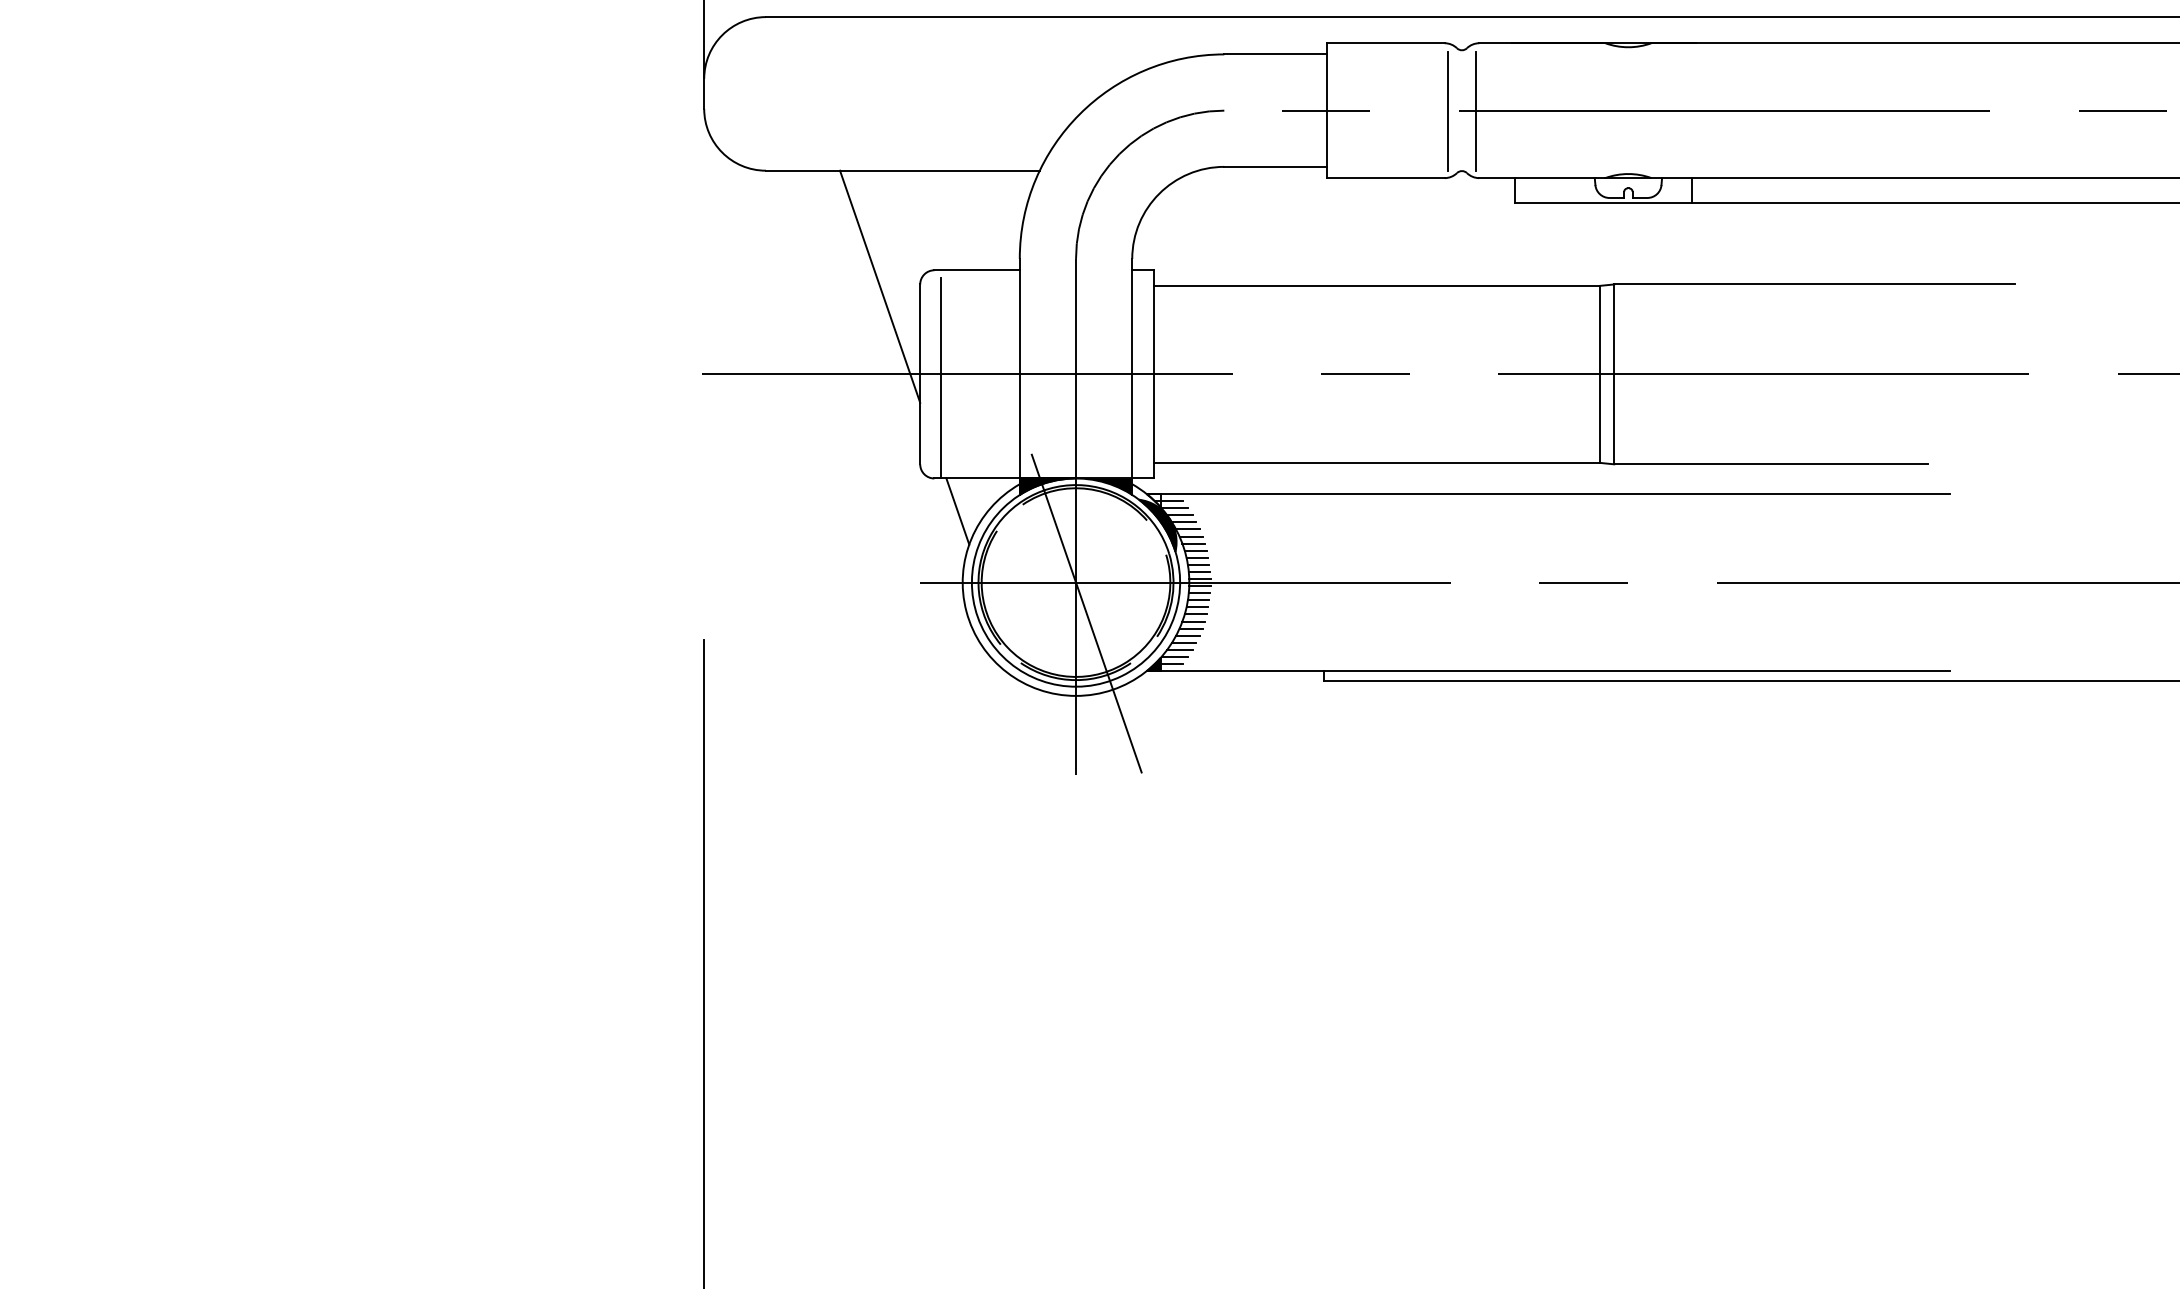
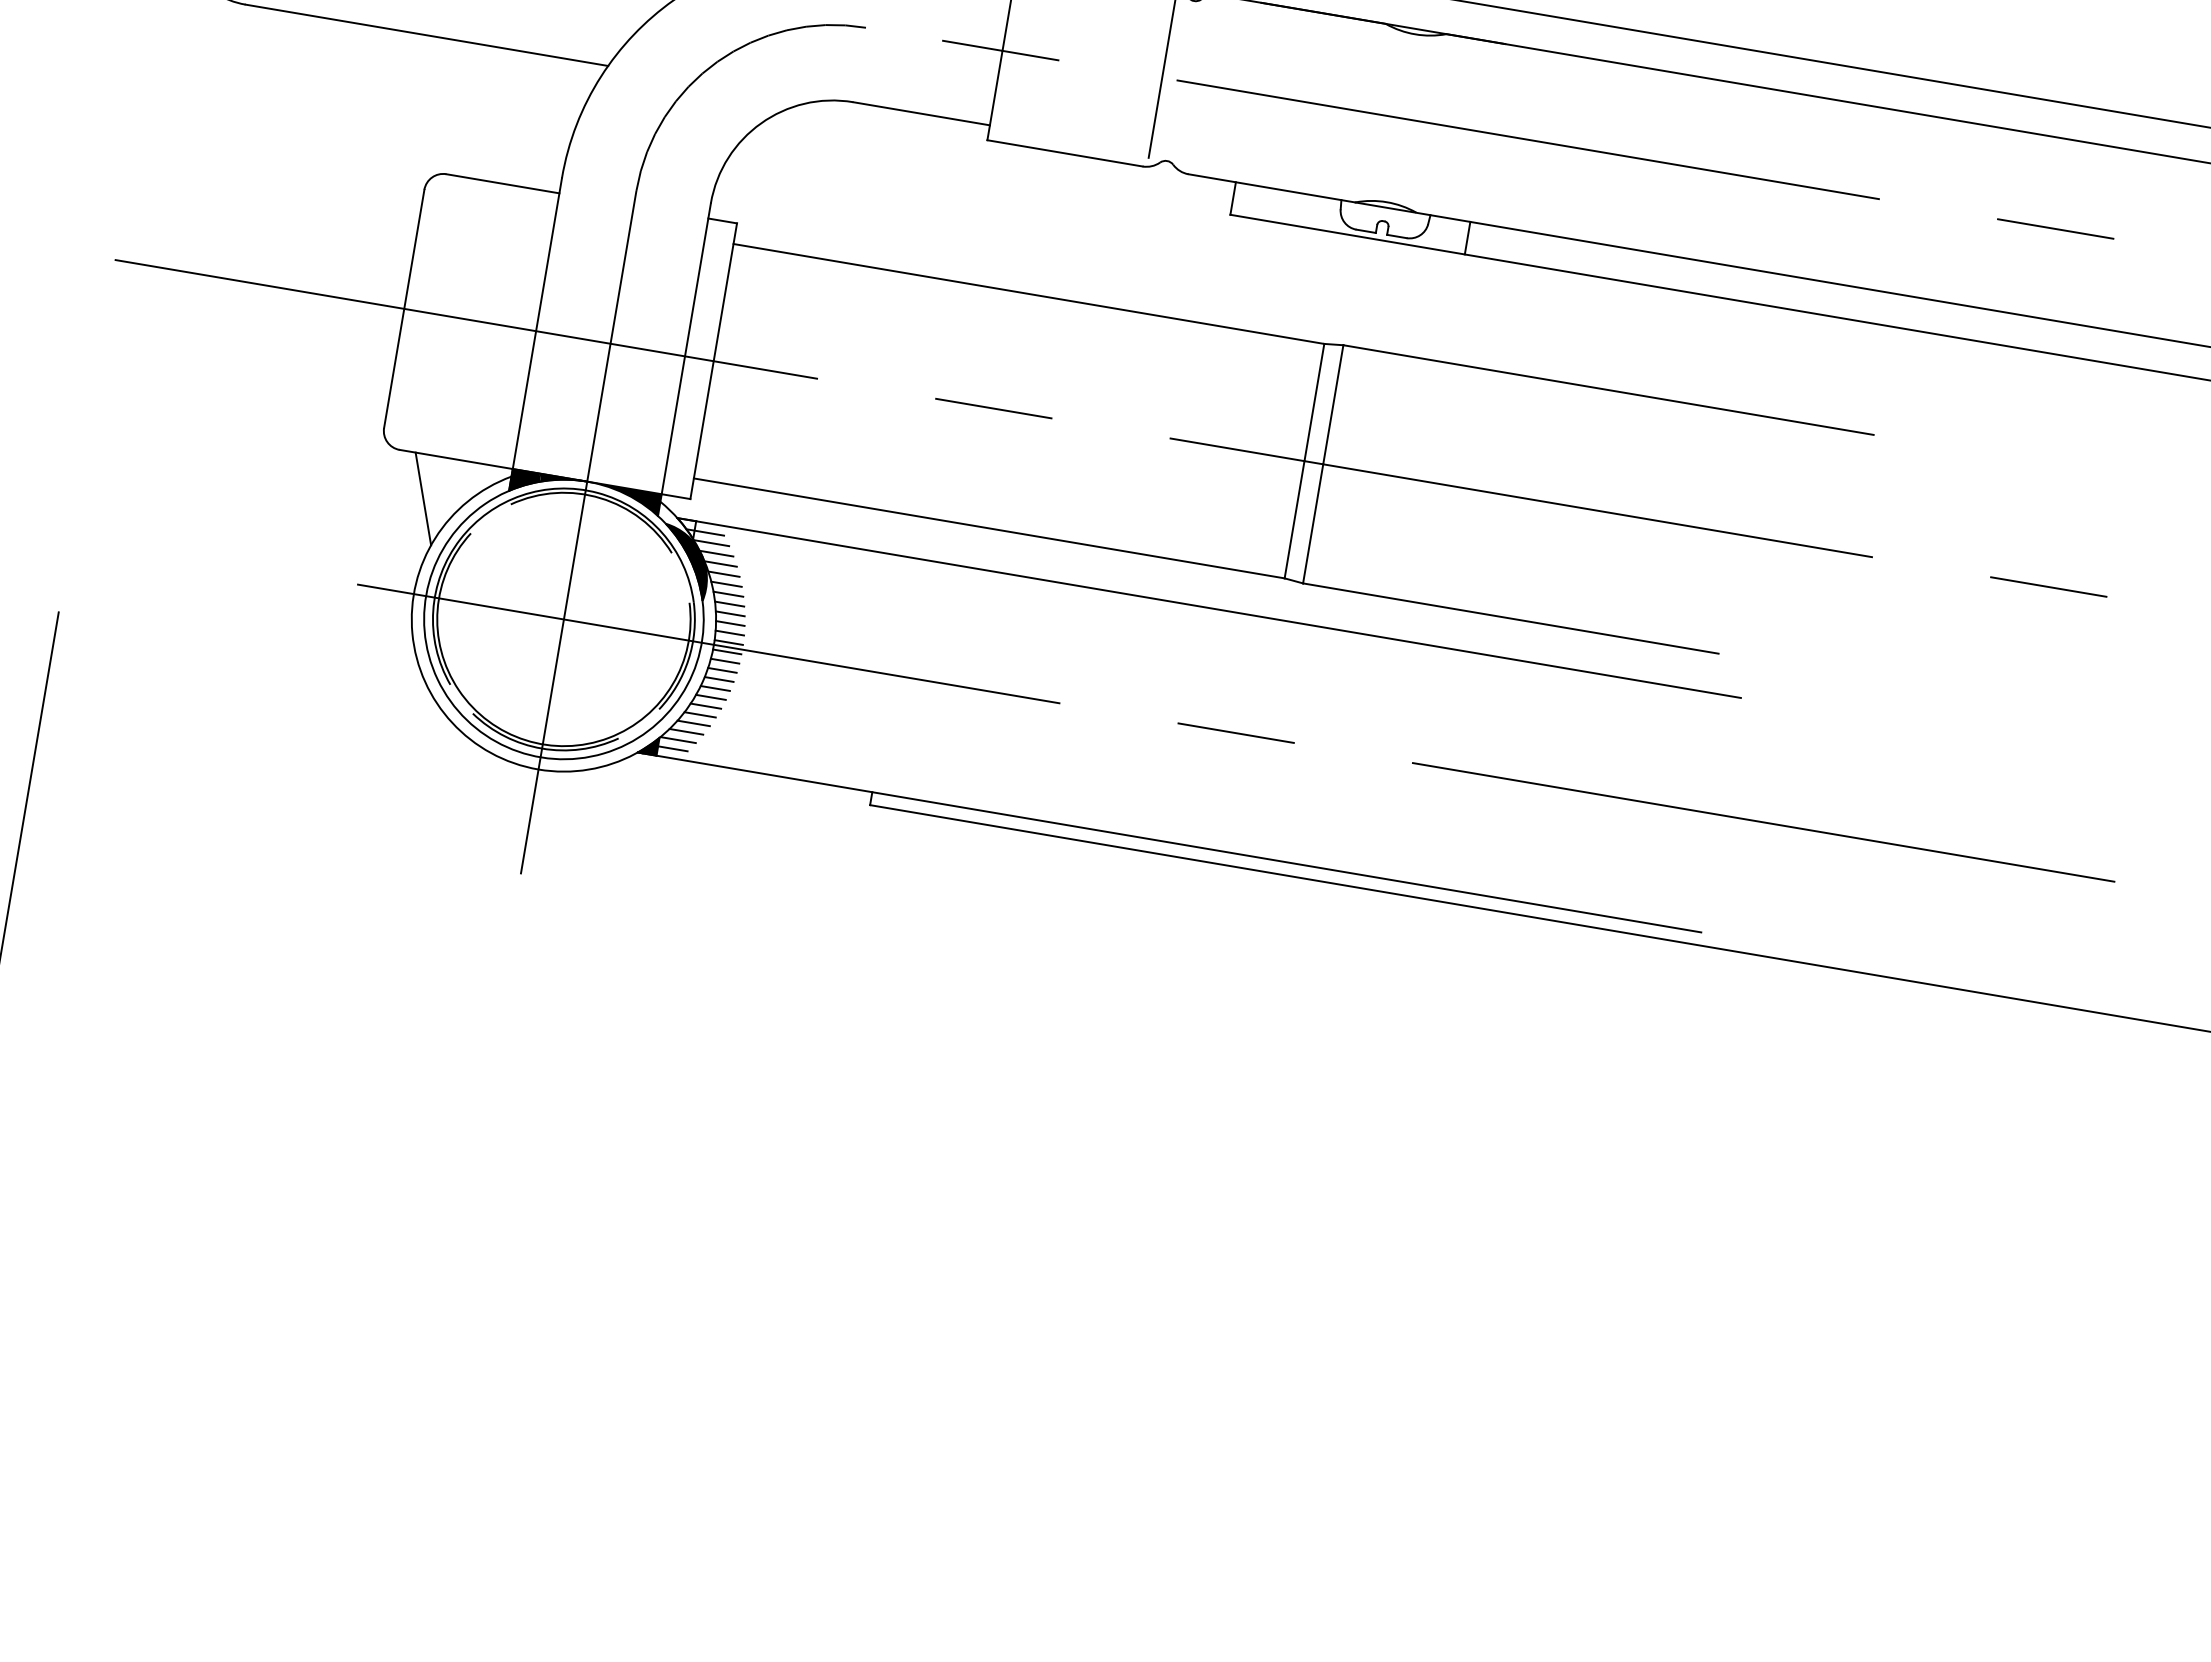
line: (1475, 111) -> (1198, 85), removed
line: (880, 286) -> (371, 183), removed
line: (941, 377) -> (431, 317), removed
line: (1086, 613) -> (570, 662), removed

